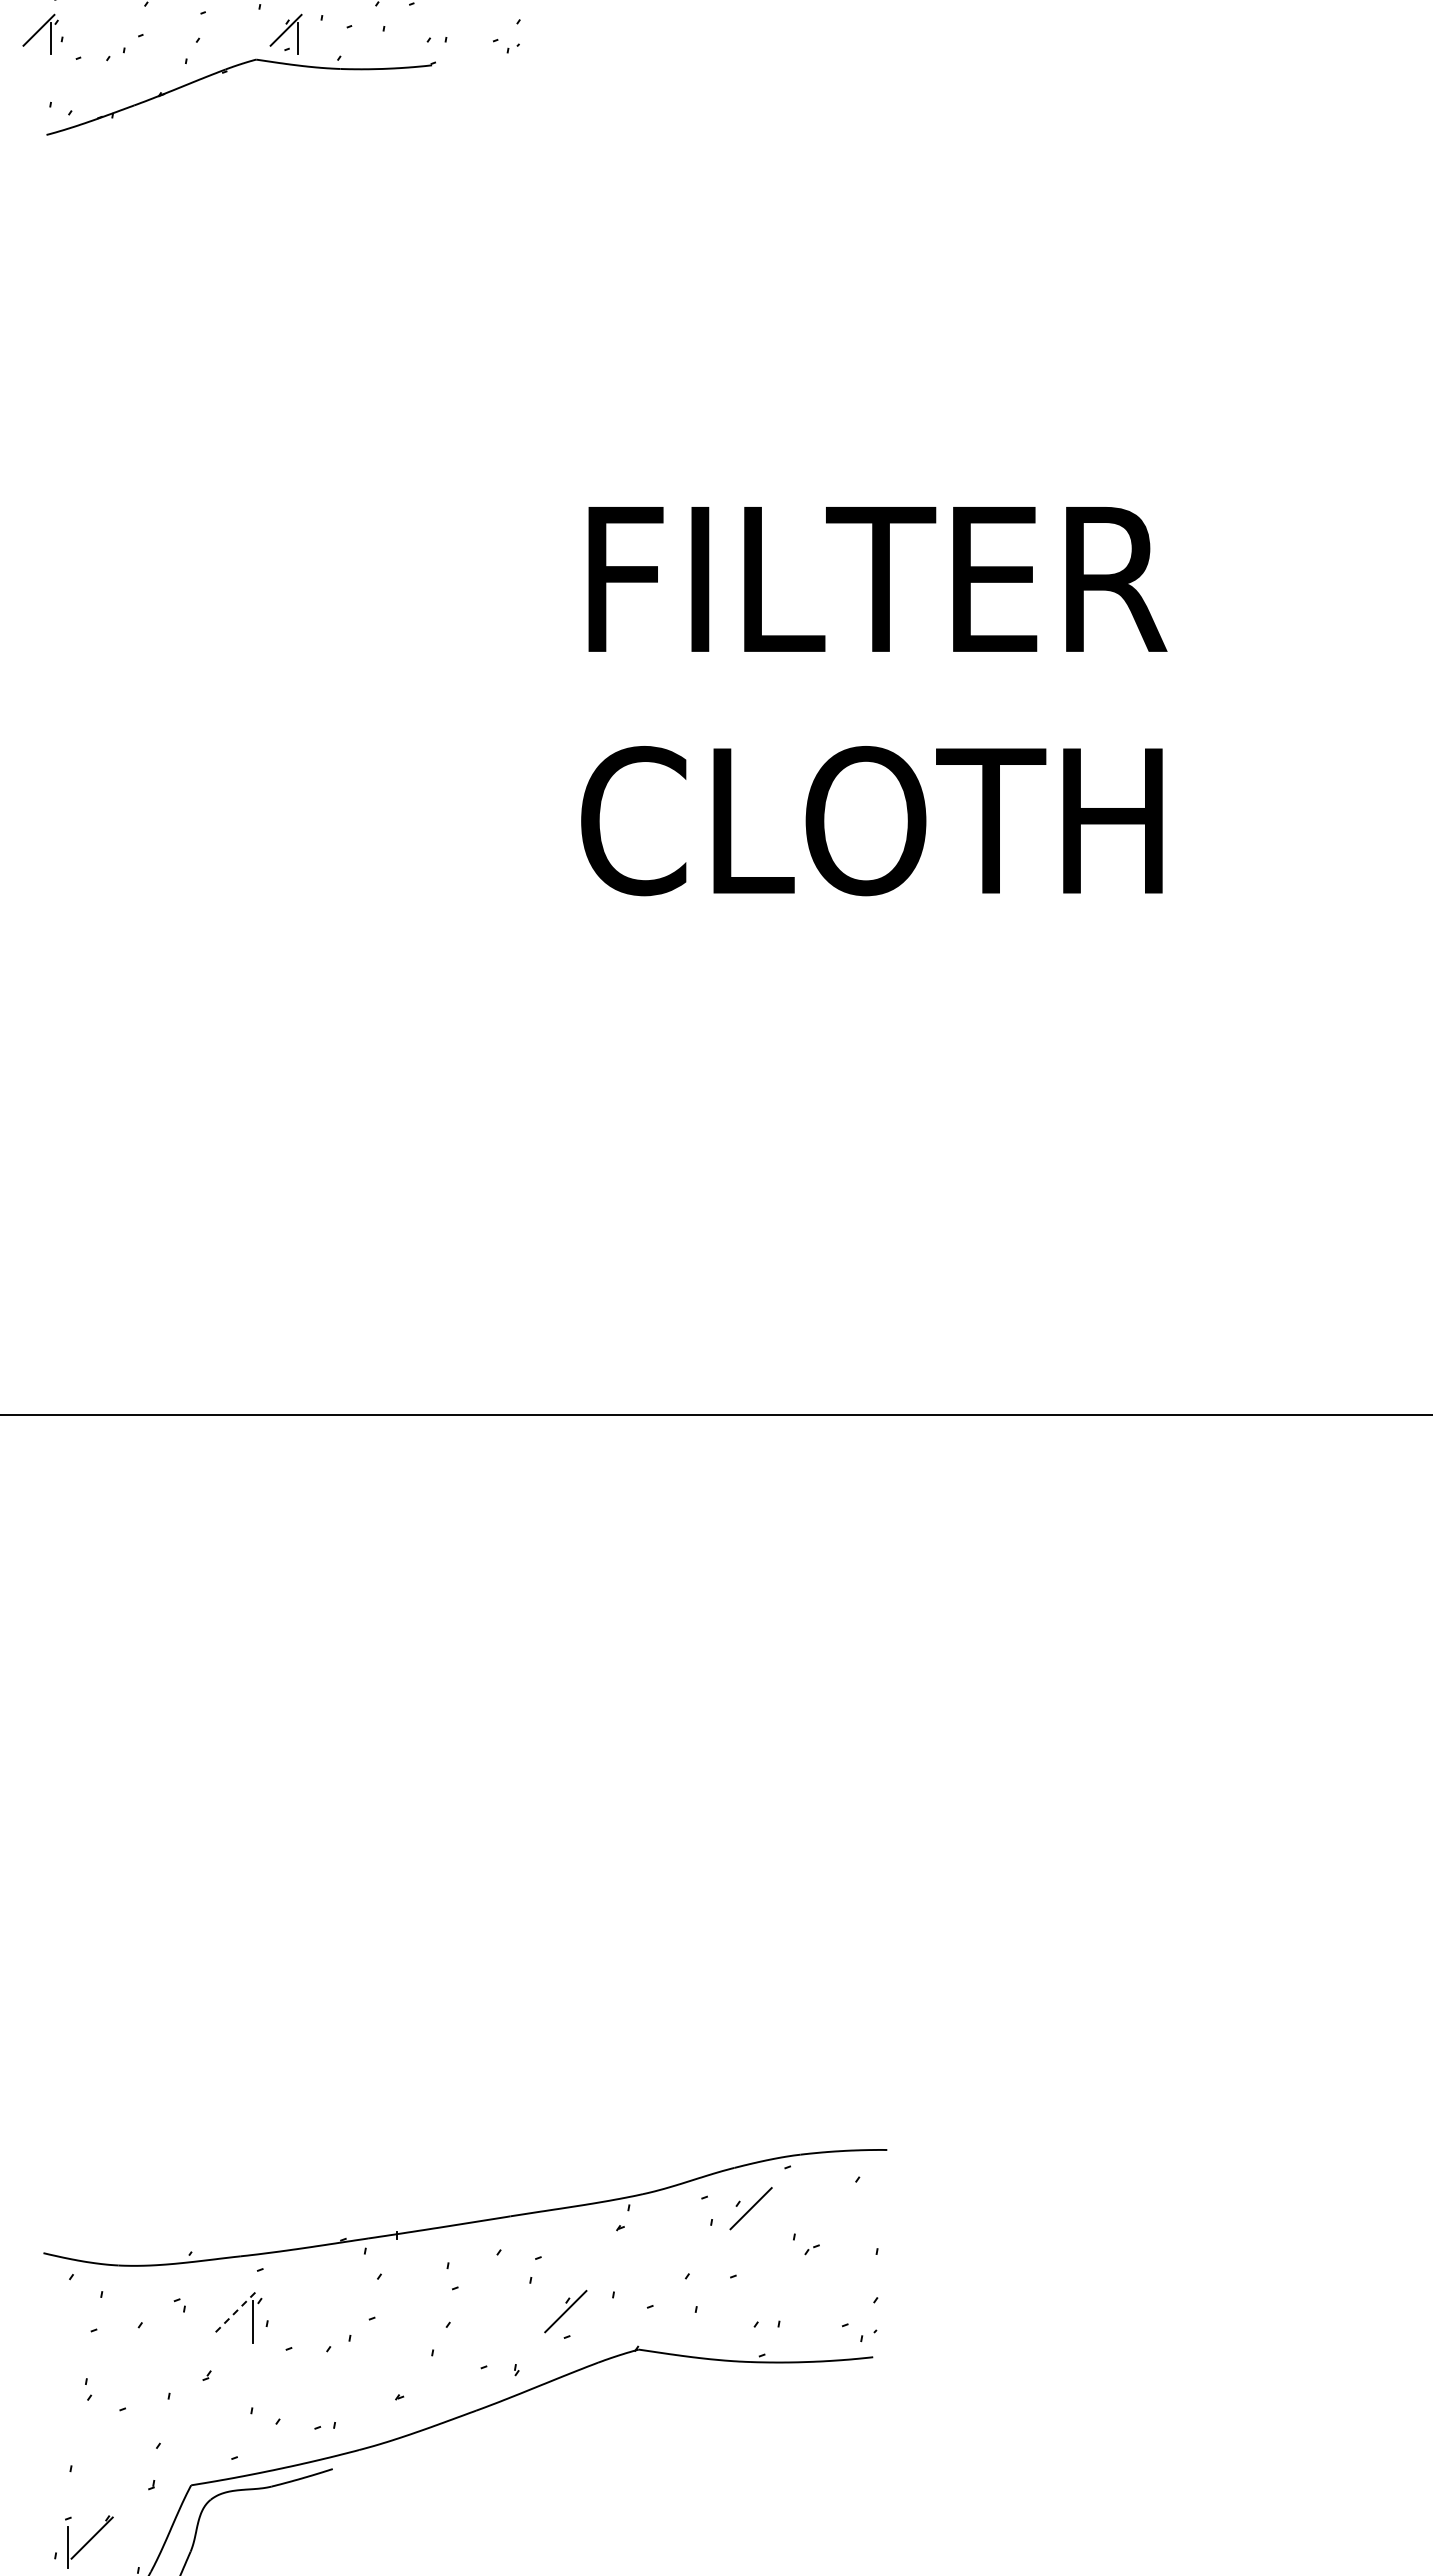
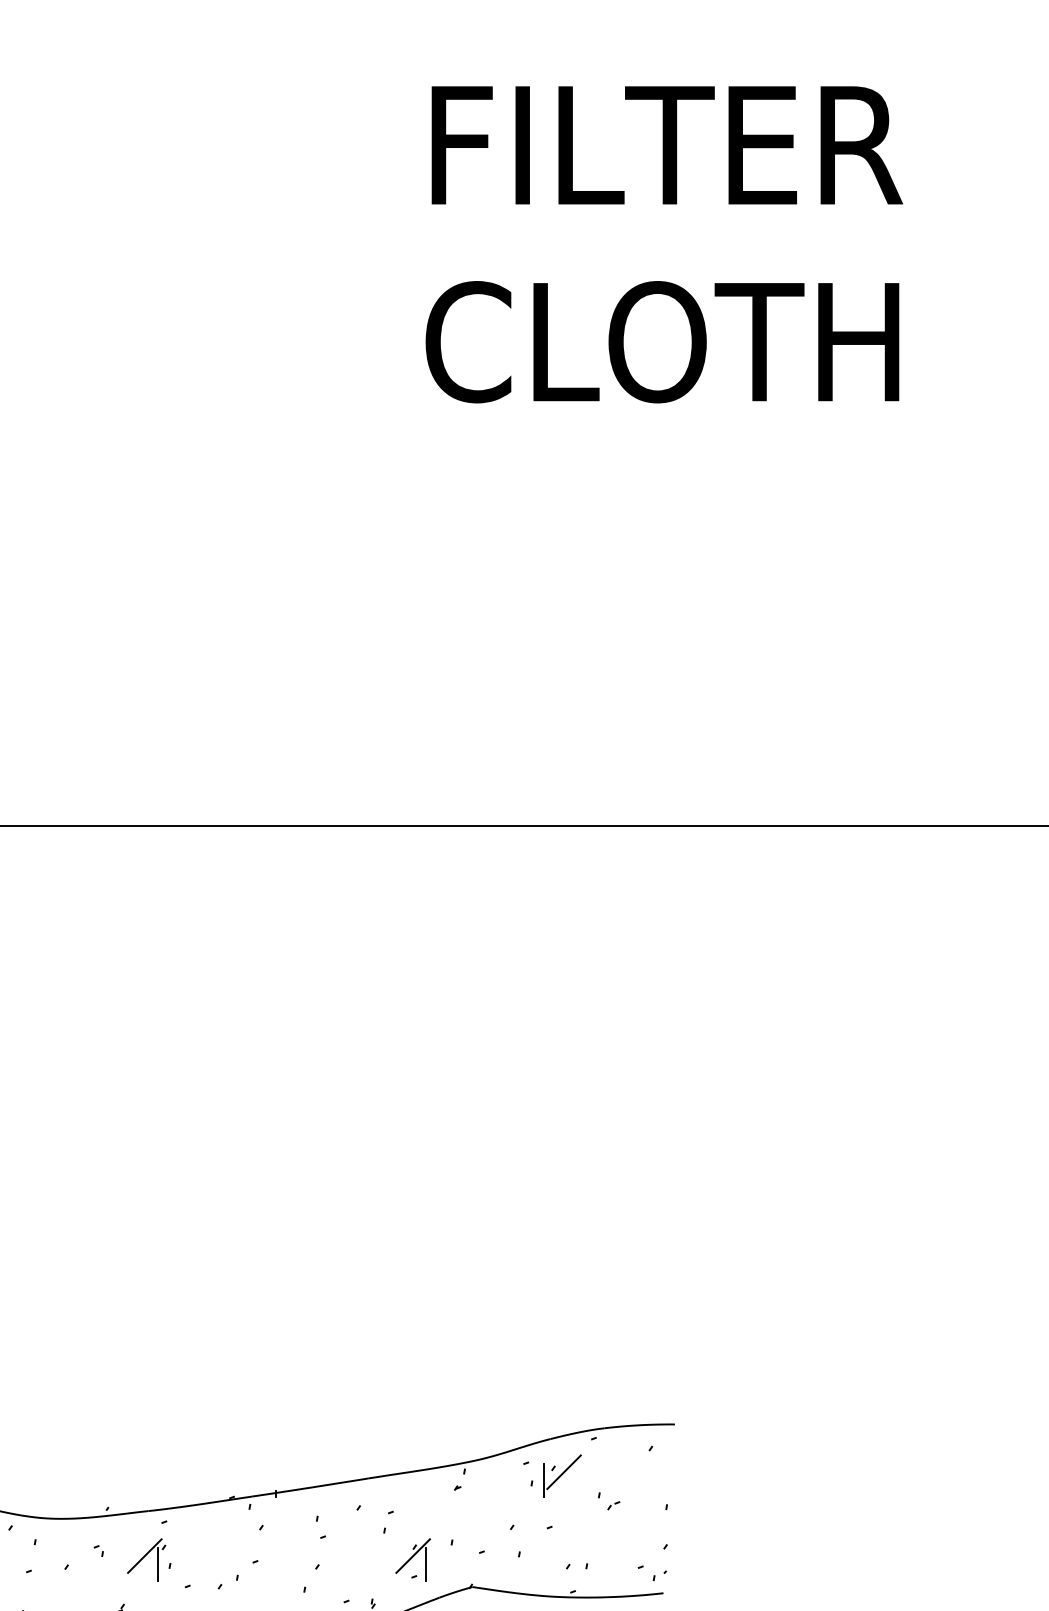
line: (725, 2218) -> (543, 1480), added
line: (236, 2311) -> (144, 1556), dashed -> solid
line: (581, 2321) -> (425, 1564), added

